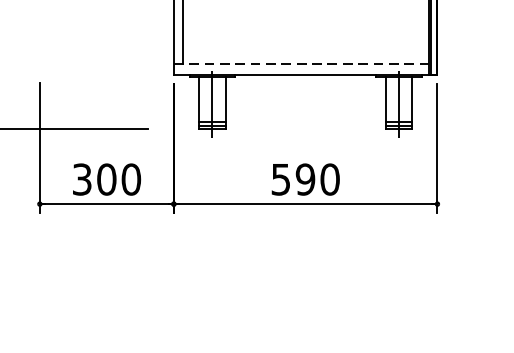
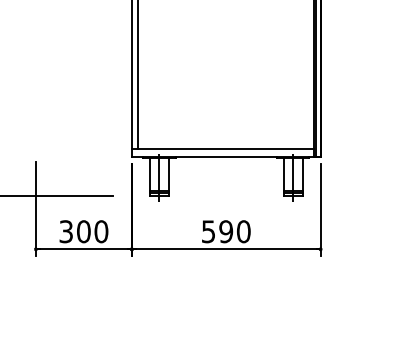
line: (301, 64) -> (223, 149), dashed -> solid

